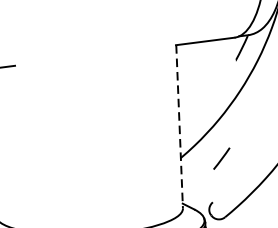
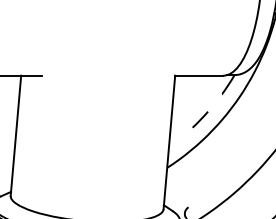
line: (179, 126) -> (169, 142), dashed -> solid
line: (221, 158) -> (200, 119), moved

